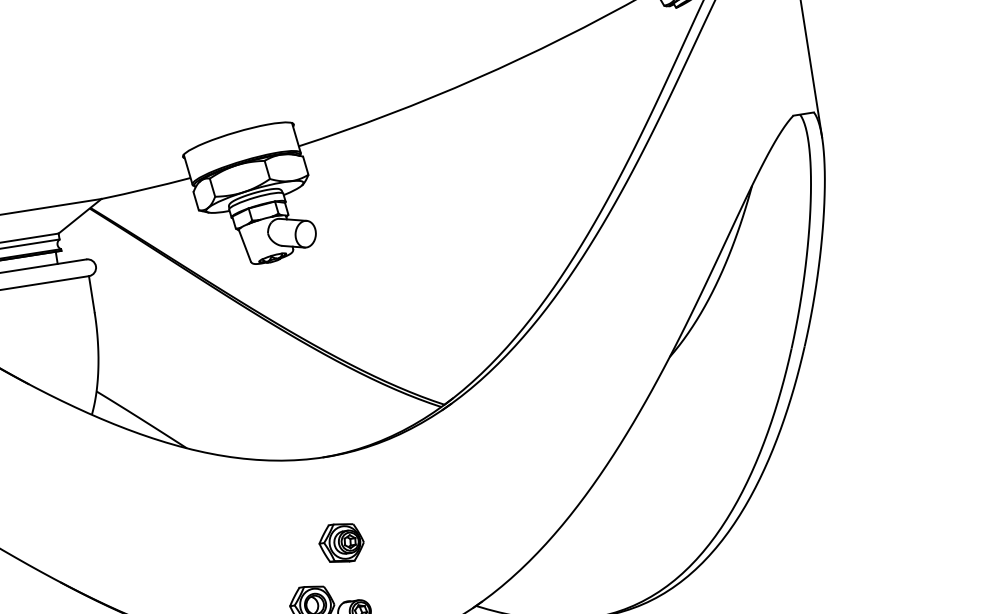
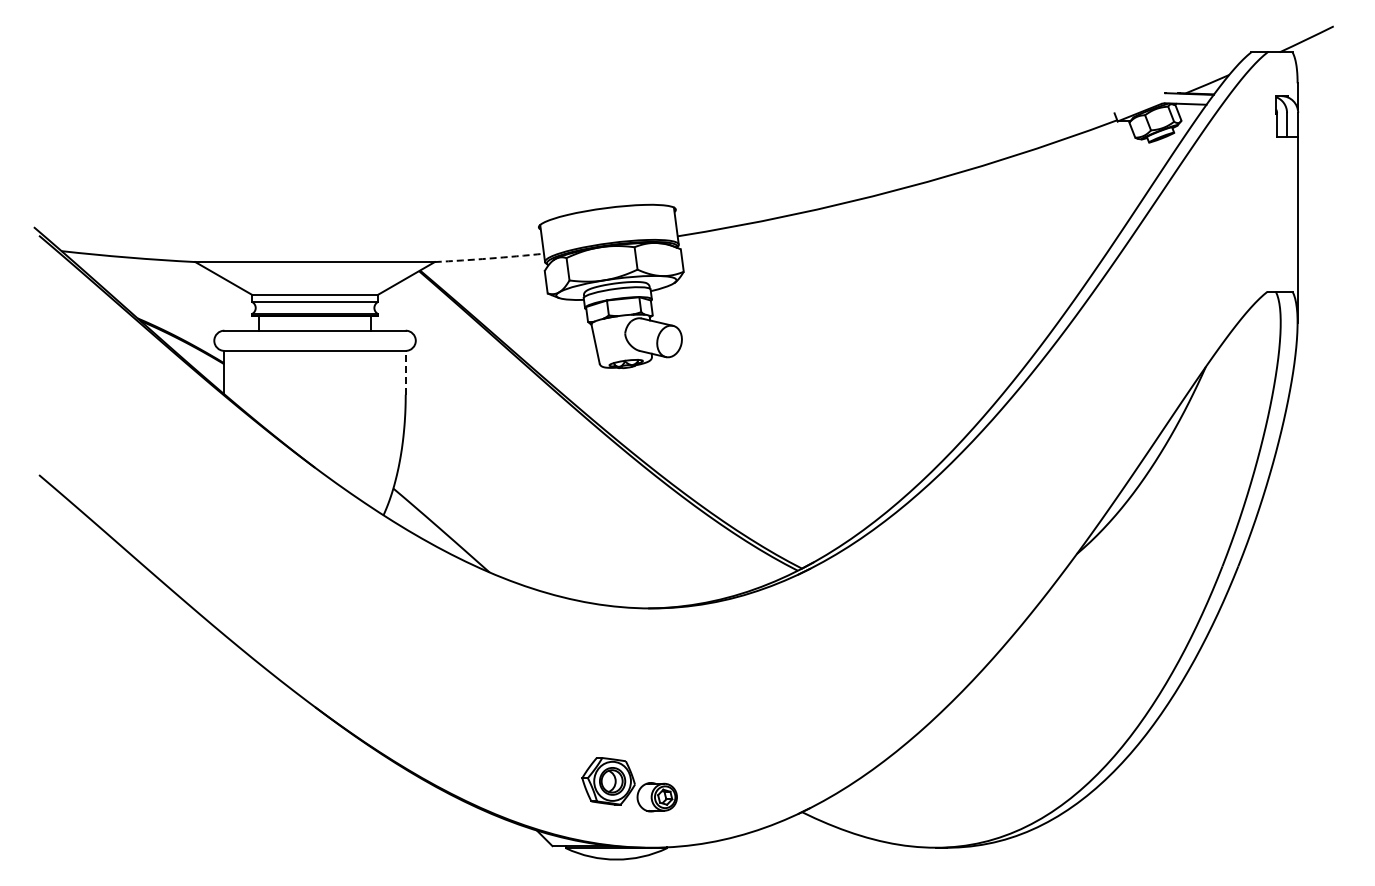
arc: (146, 188) -> (489, 258), solid -> dashed
line: (91, 294) -> (405, 372), solid -> dashed
part: (341, 542) -> (654, 712), removed

